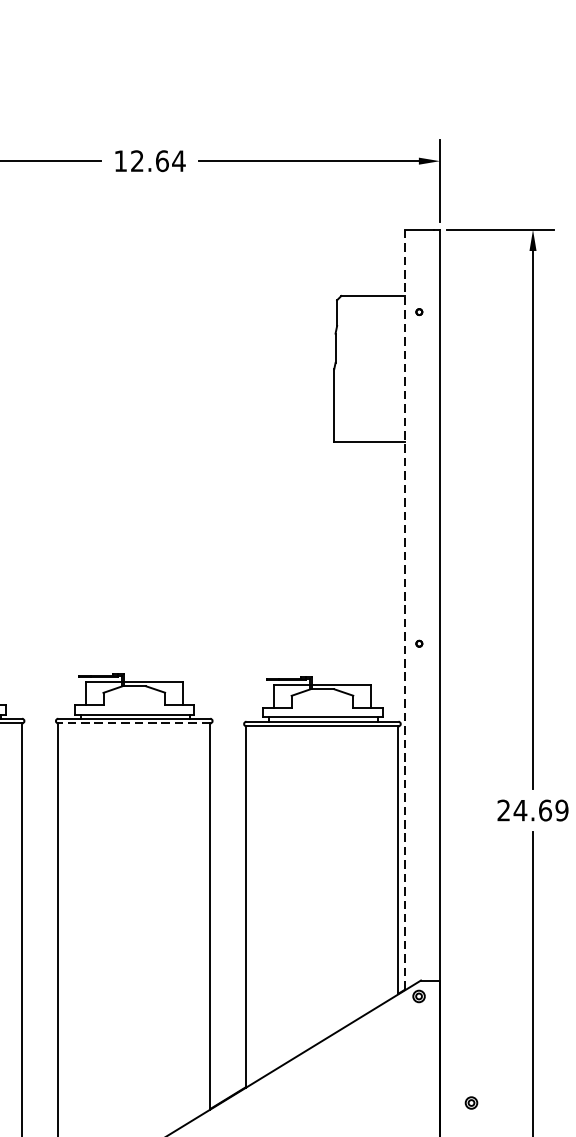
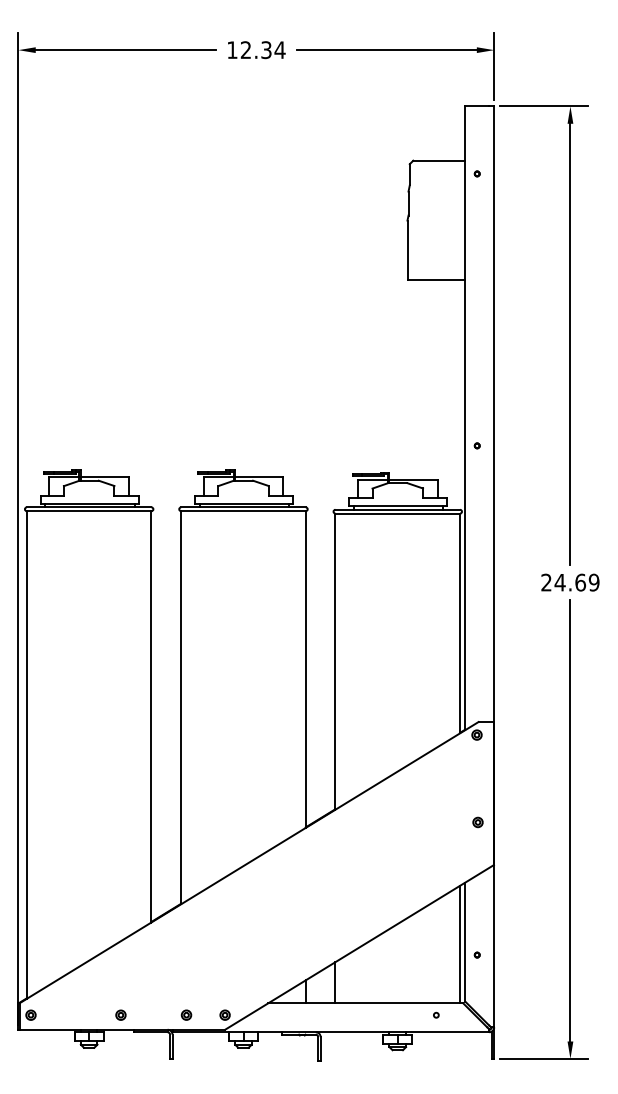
text: (162, 161) -> (266, 50), 12.64 -> 12.34
line: (405, 610) -> (465, 418), dashed -> solid
line: (133, 723) -> (242, 511), dashed -> solid
part: (470, 1103) -> (477, 822), moved

